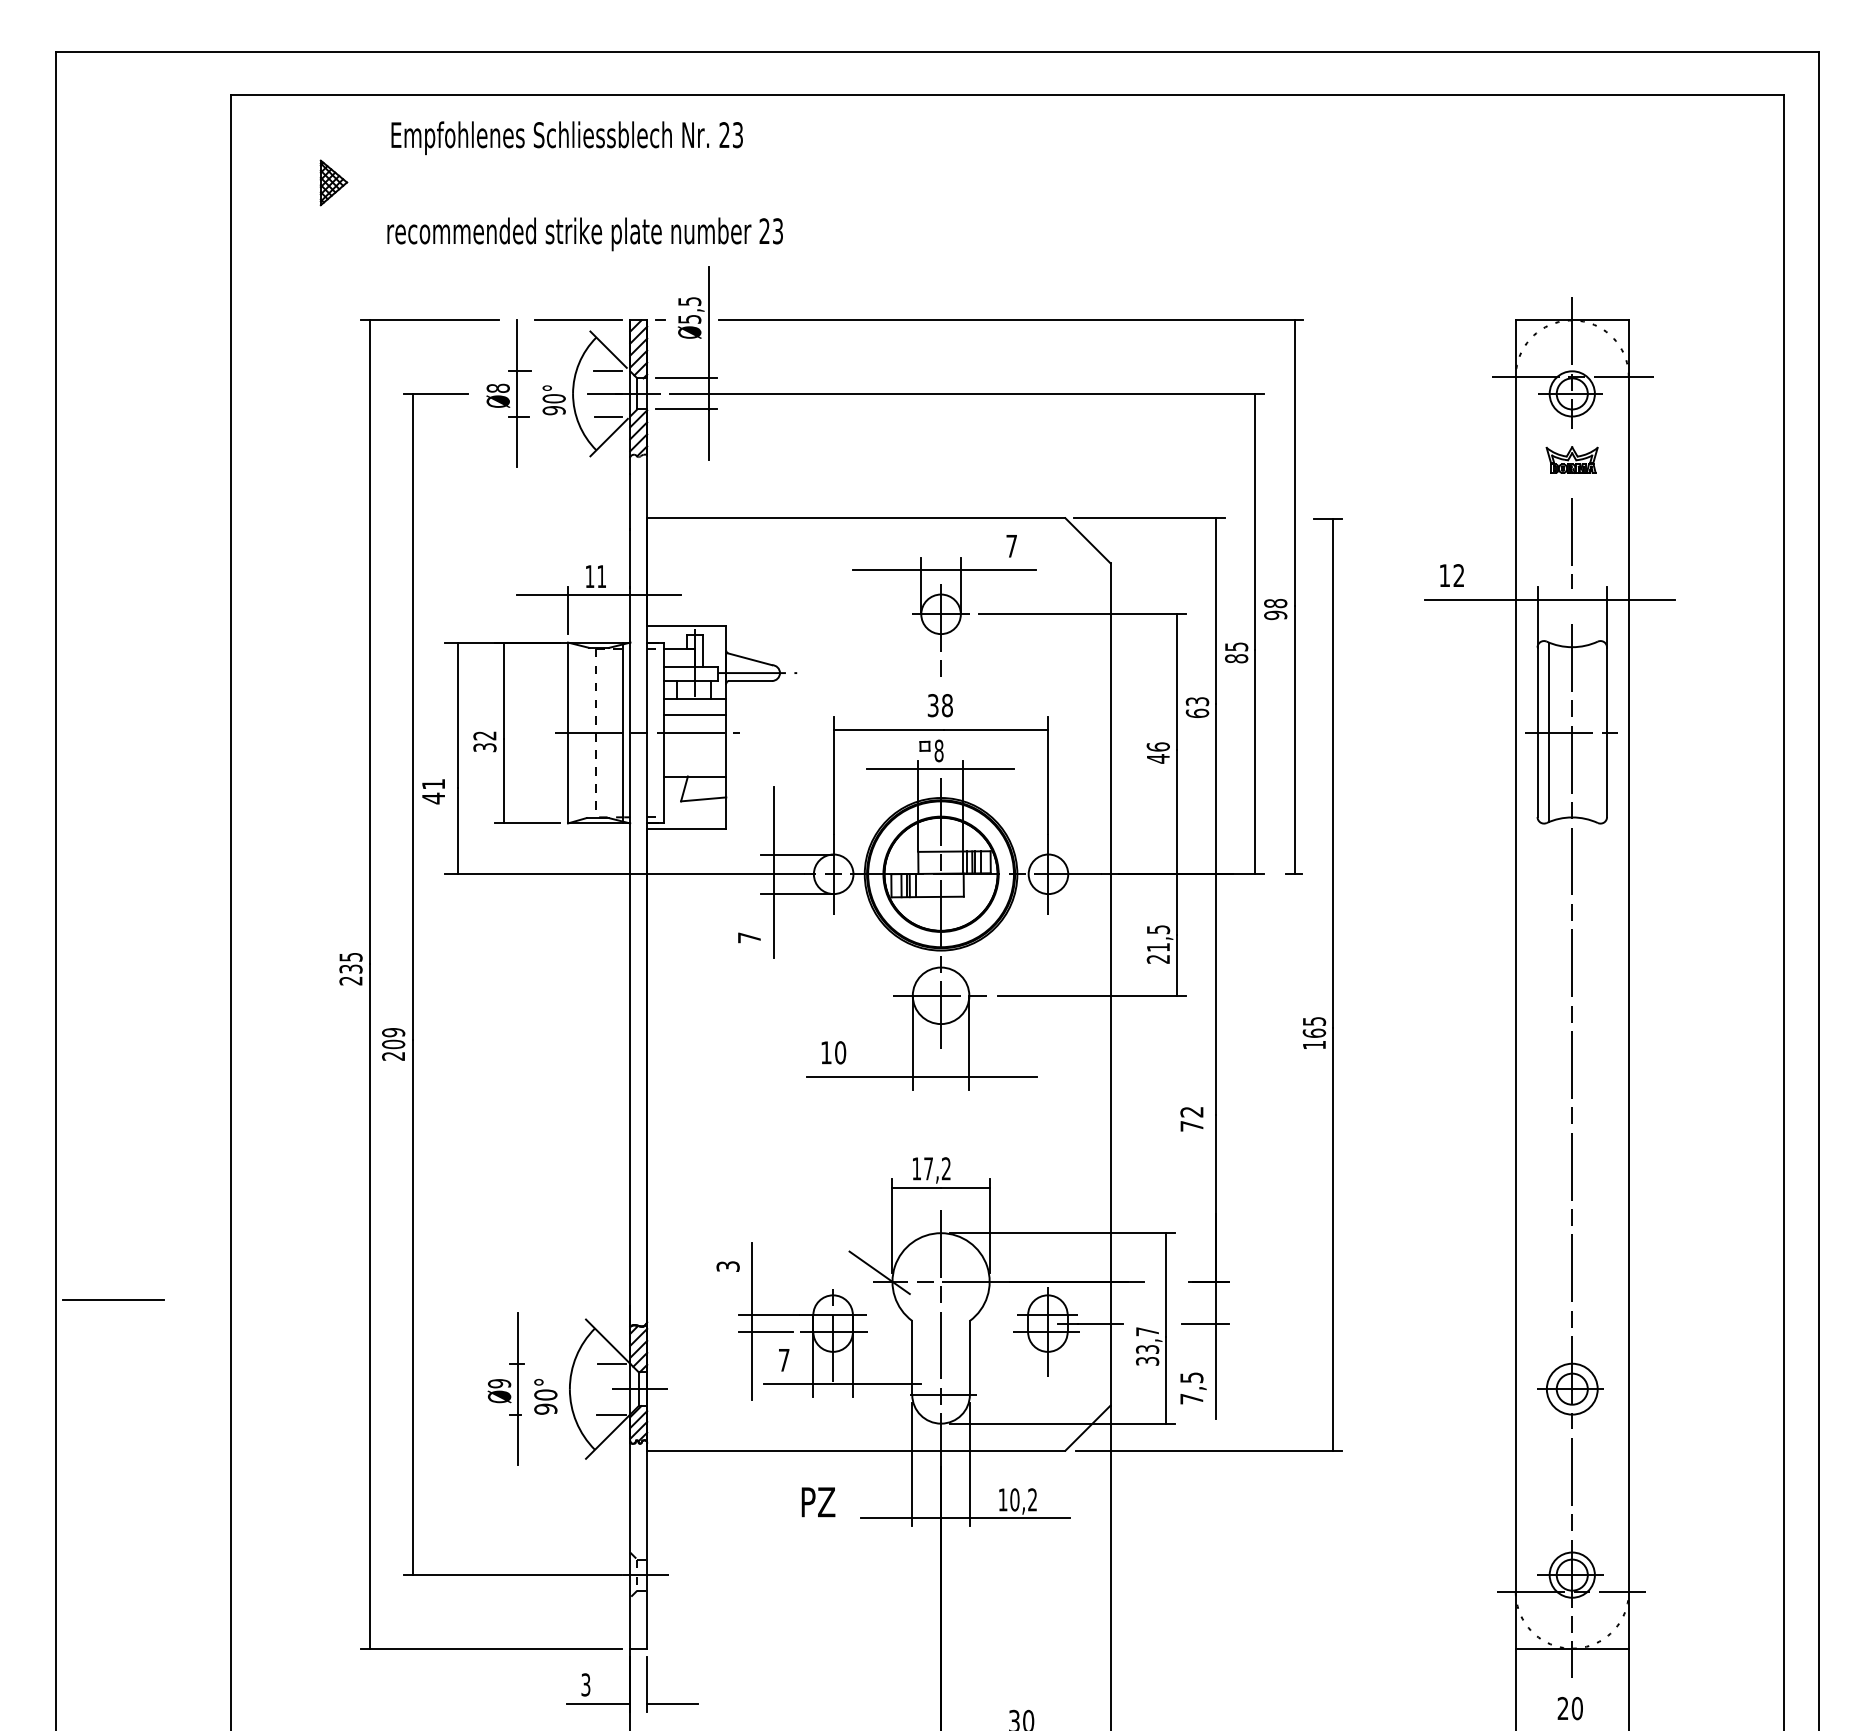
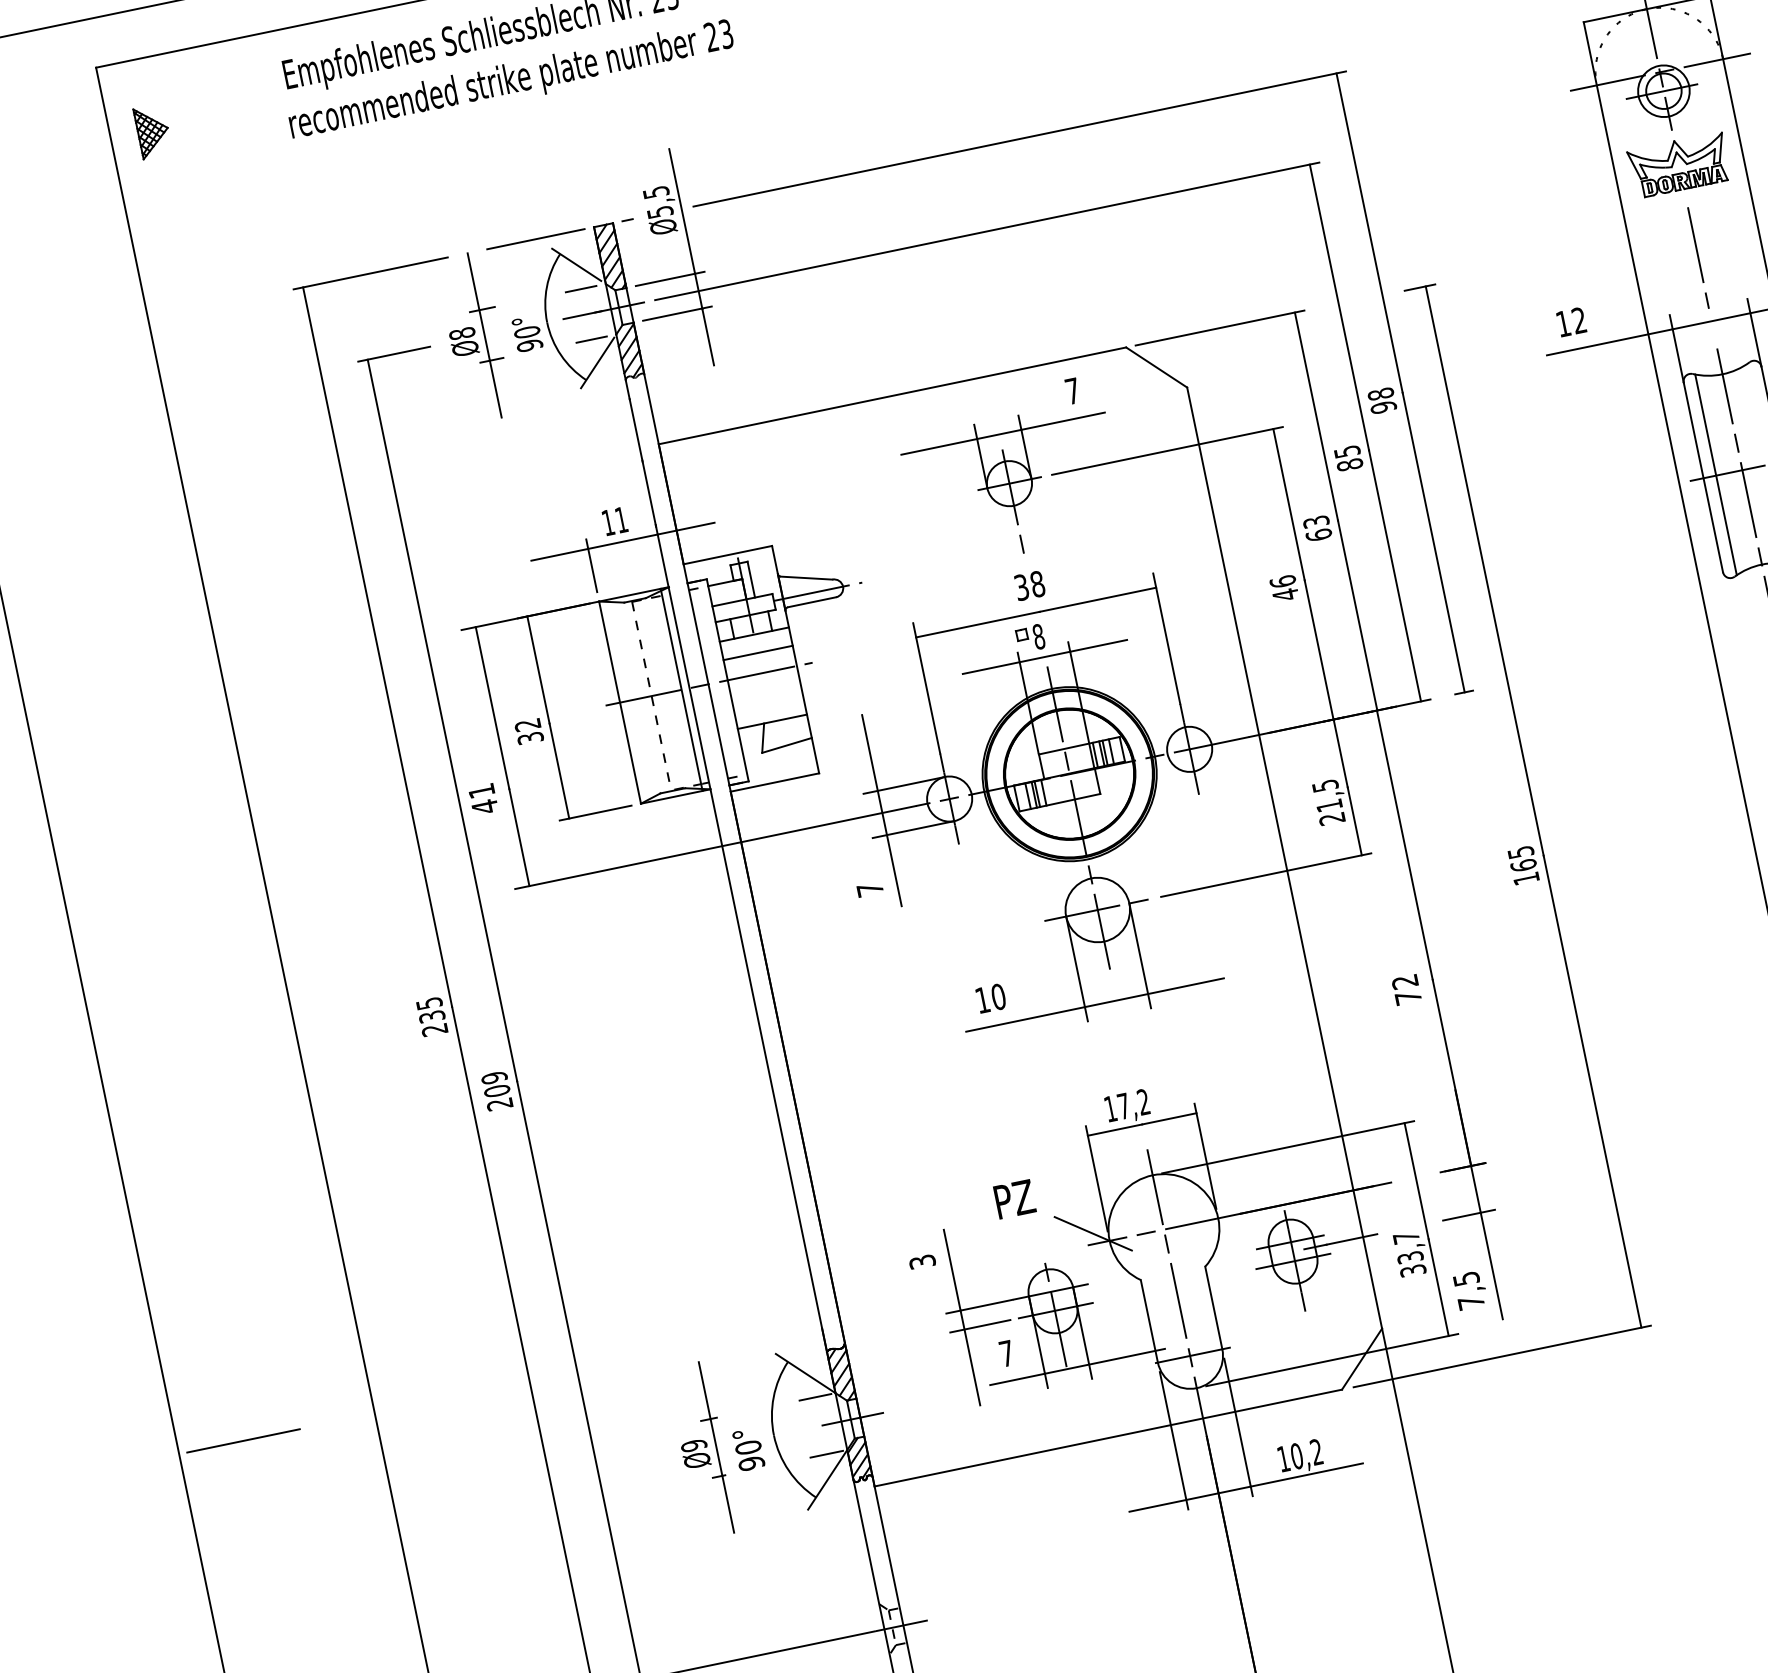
part: (333, 182) -> (152, 131), moved
text: (584, 234) -> (510, 82), moved
part: (1571, 459) -> (1678, 164), size x1.67
text: (818, 1502) -> (1014, 1199), moved

